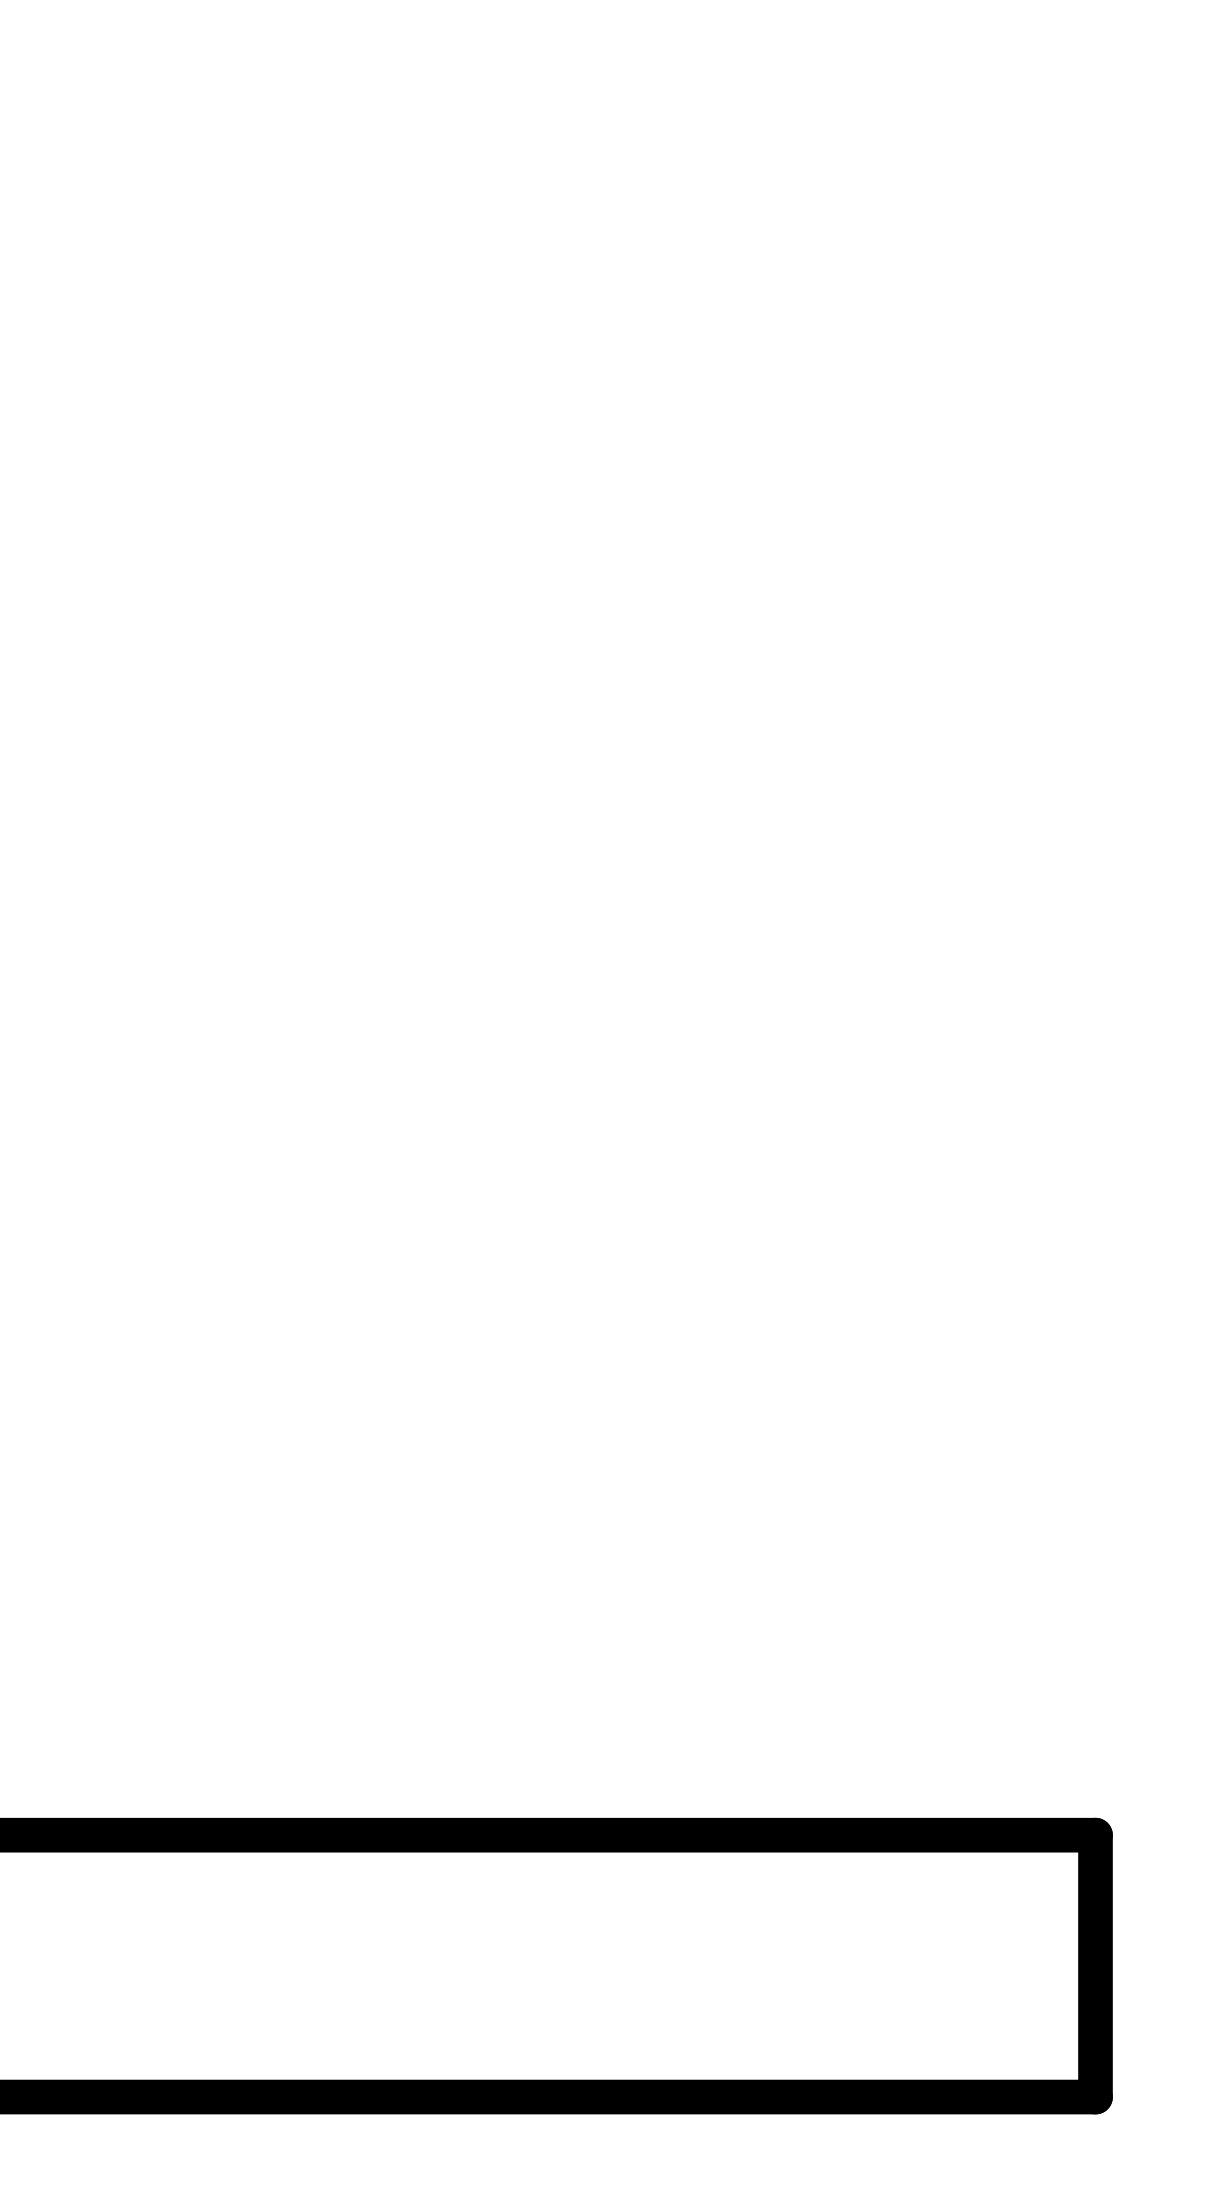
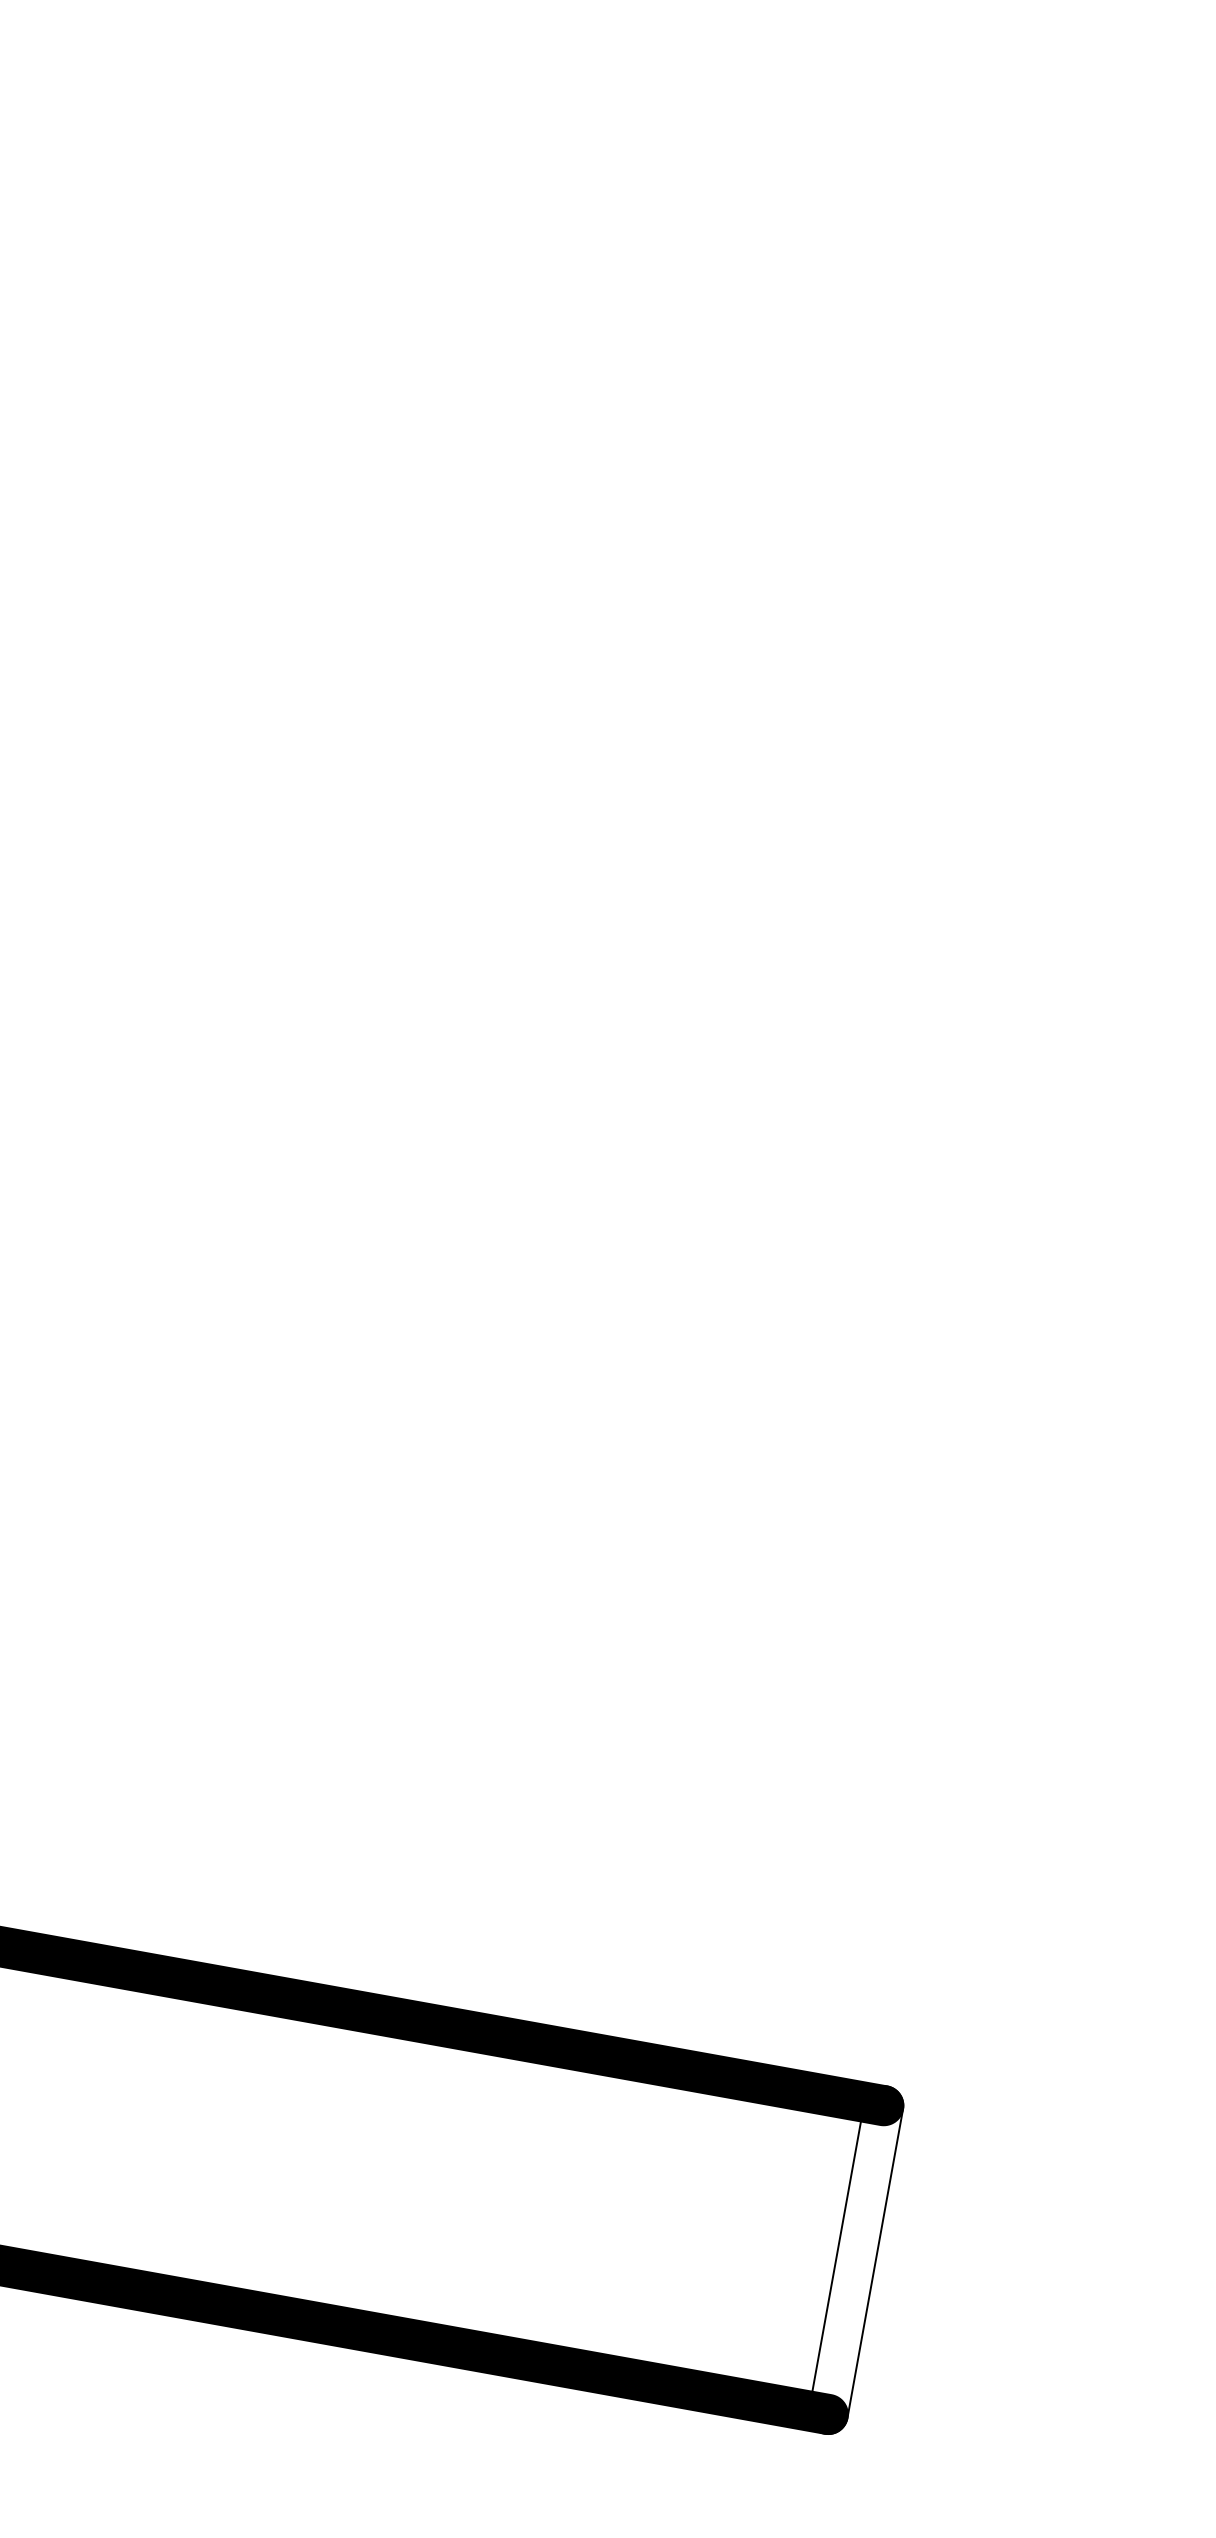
fill: (1095, 1965) -> (856, 2259), removed

